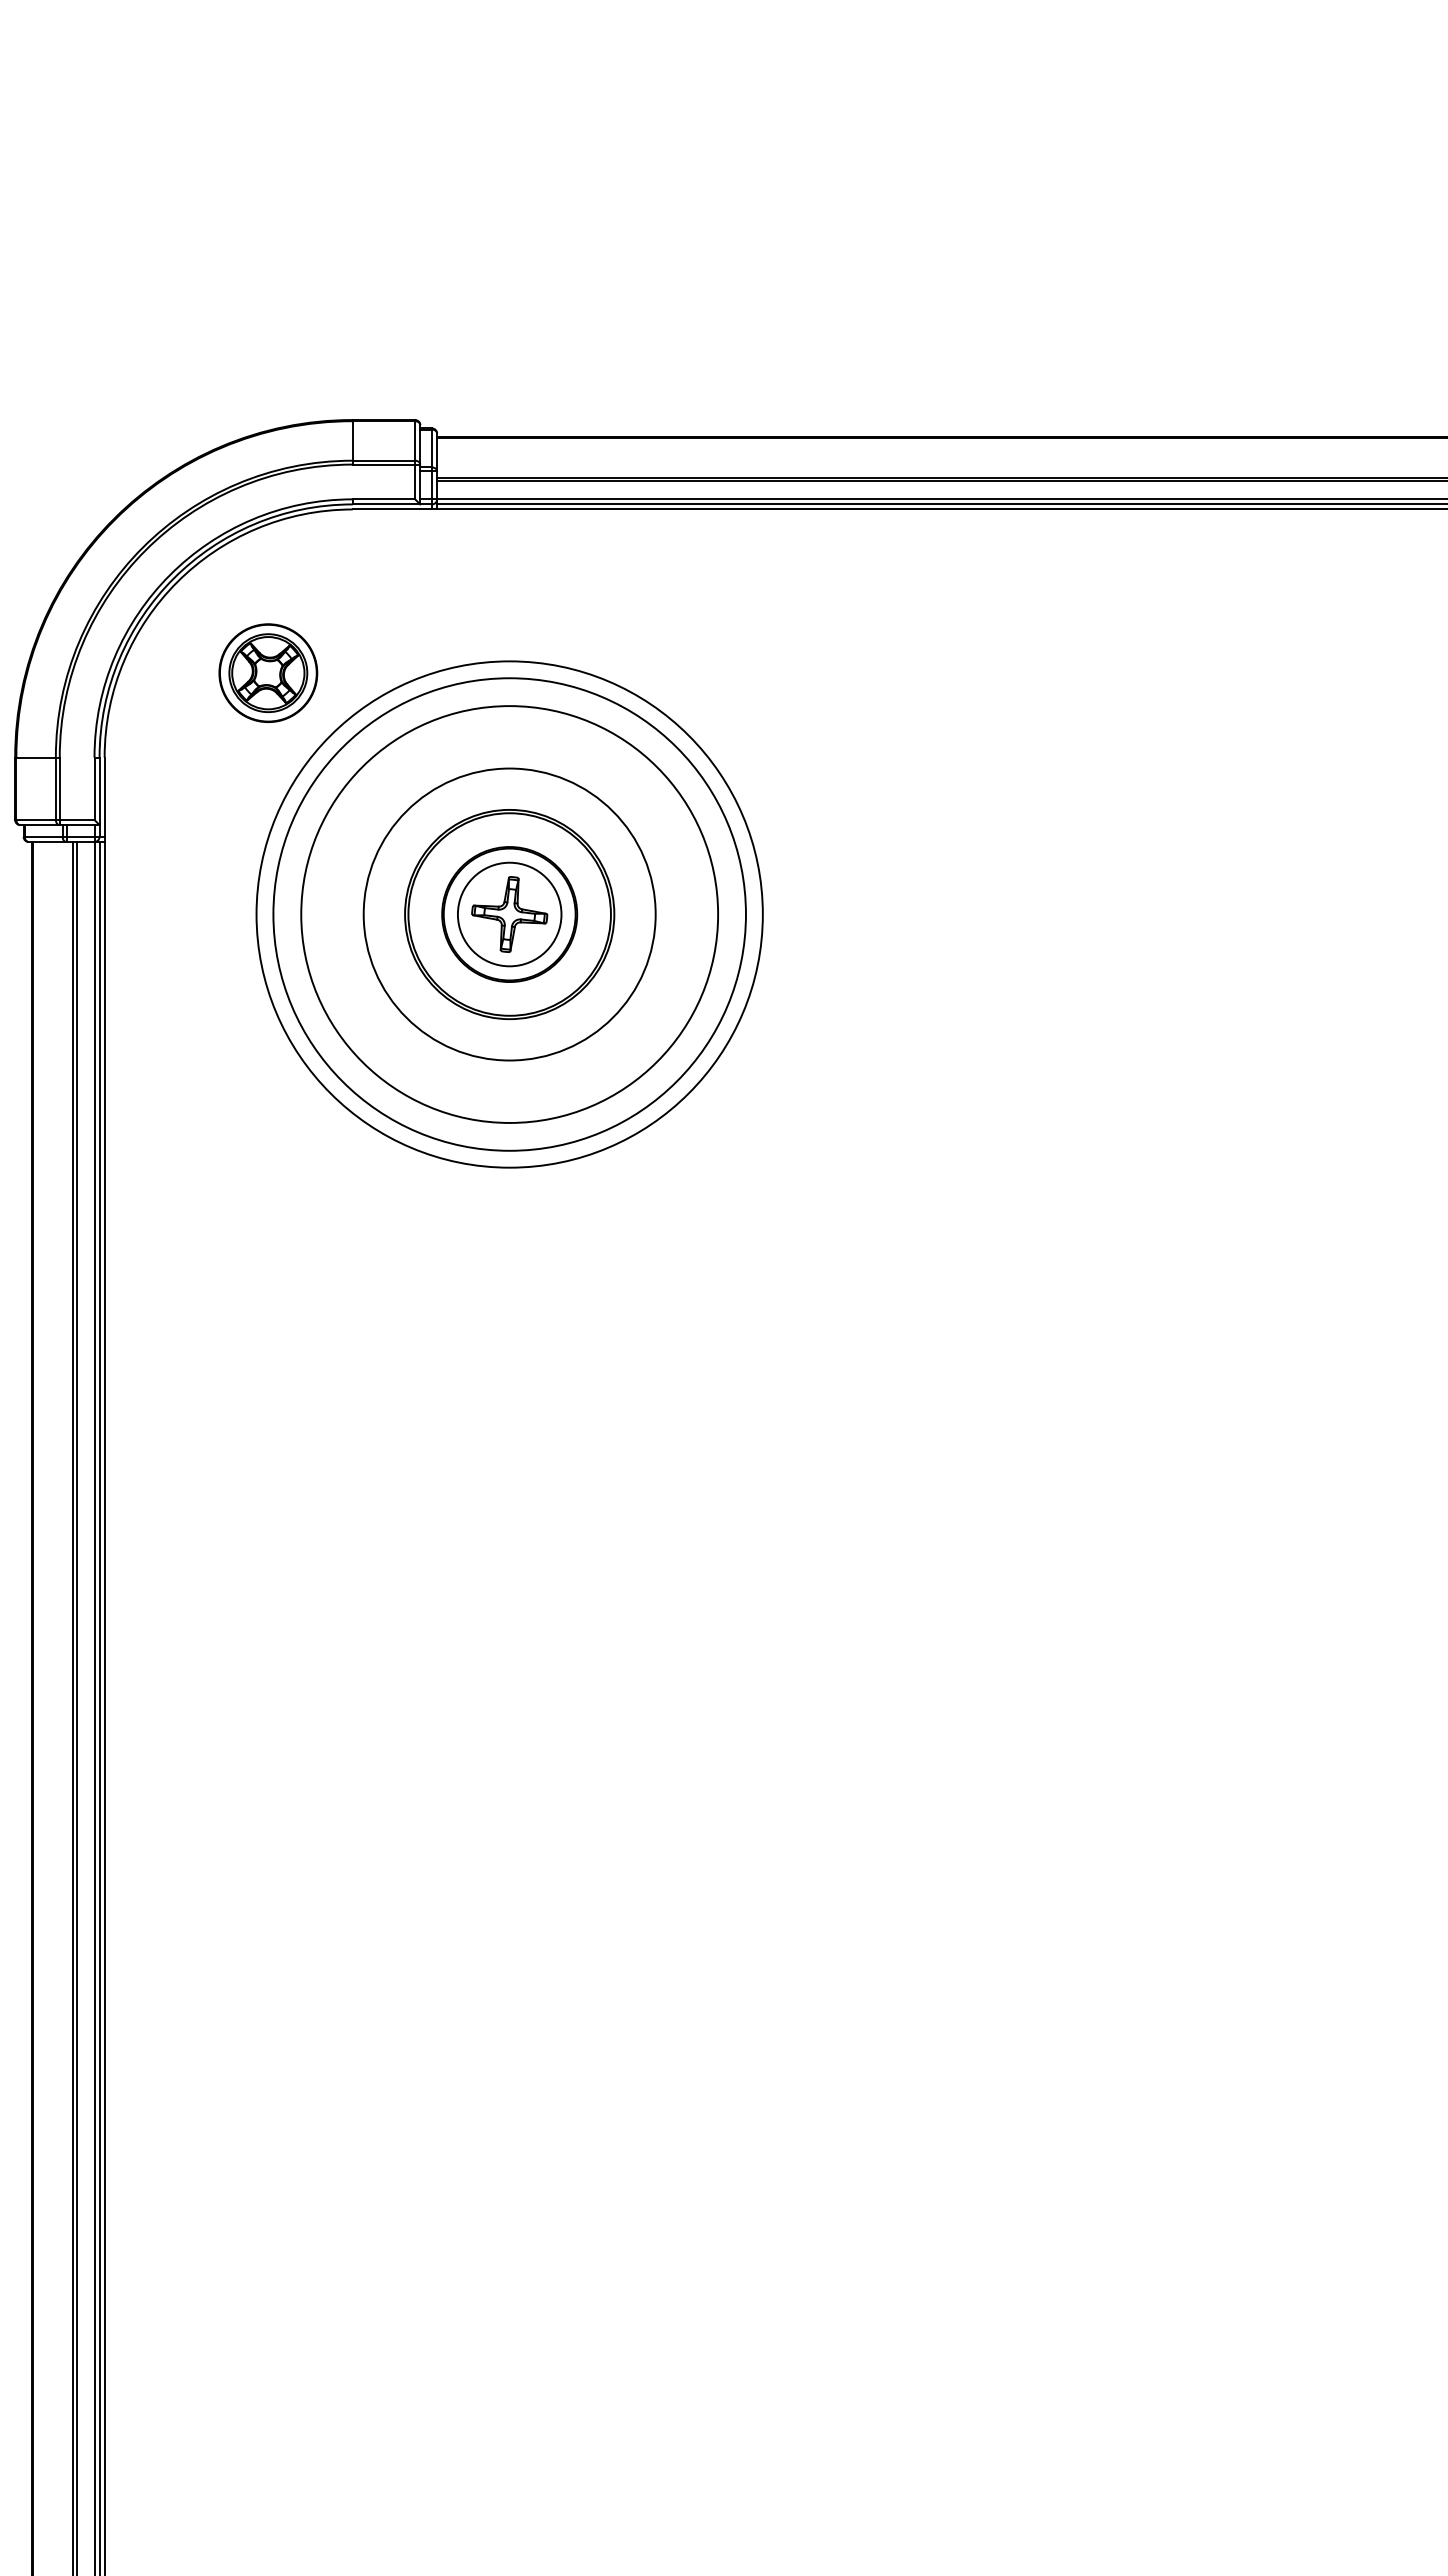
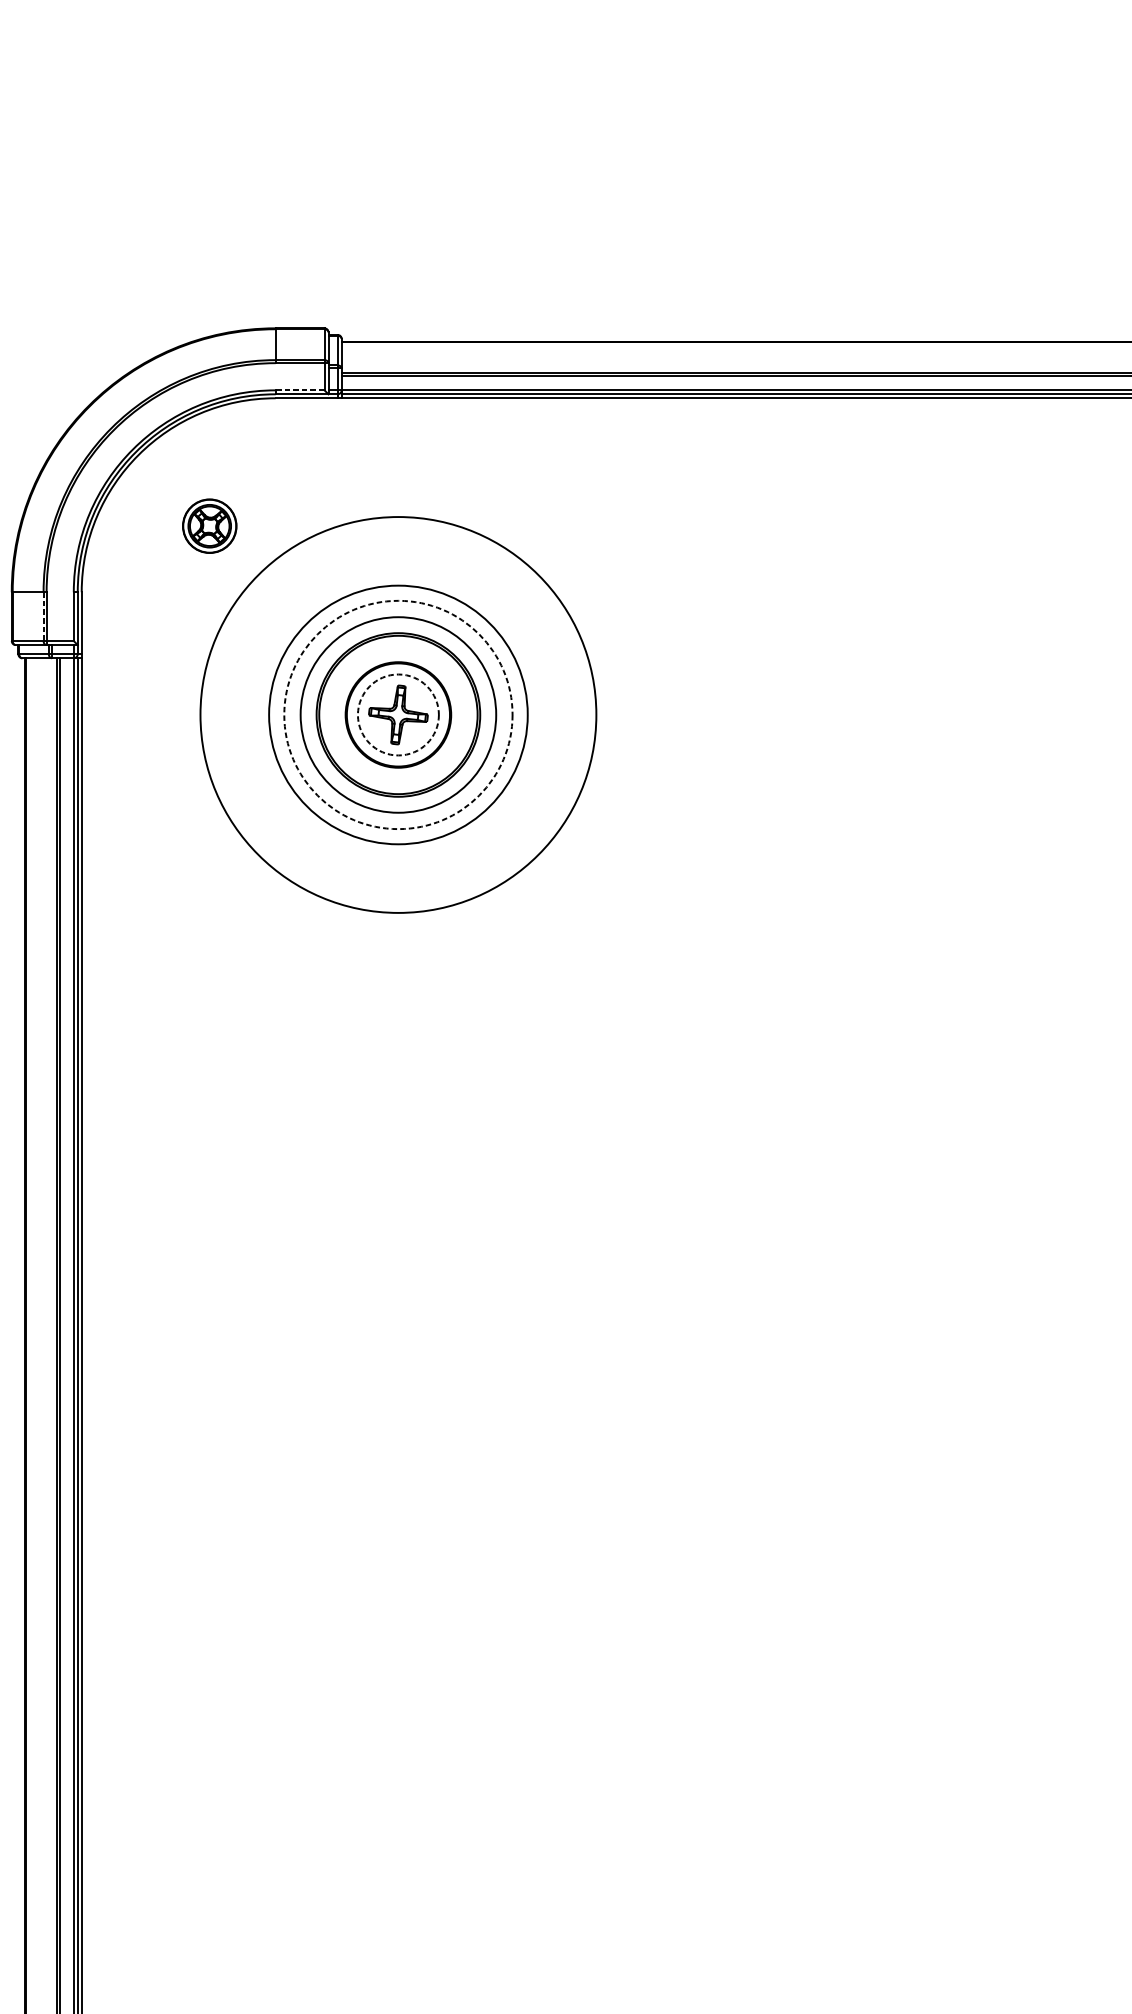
line: (383, 499) -> (299, 390), solid -> dashed
part: (268, 672) -> (209, 525), size x0.7
line: (55, 789) -> (43, 617), solid -> dashed
circle: (509, 914) -> (398, 714), size x0.6
circle: (509, 914) -> (398, 714), size x0.7
circle: (509, 914) -> (398, 714), solid -> dashed
circle: (509, 914) -> (398, 714), solid -> dashed

